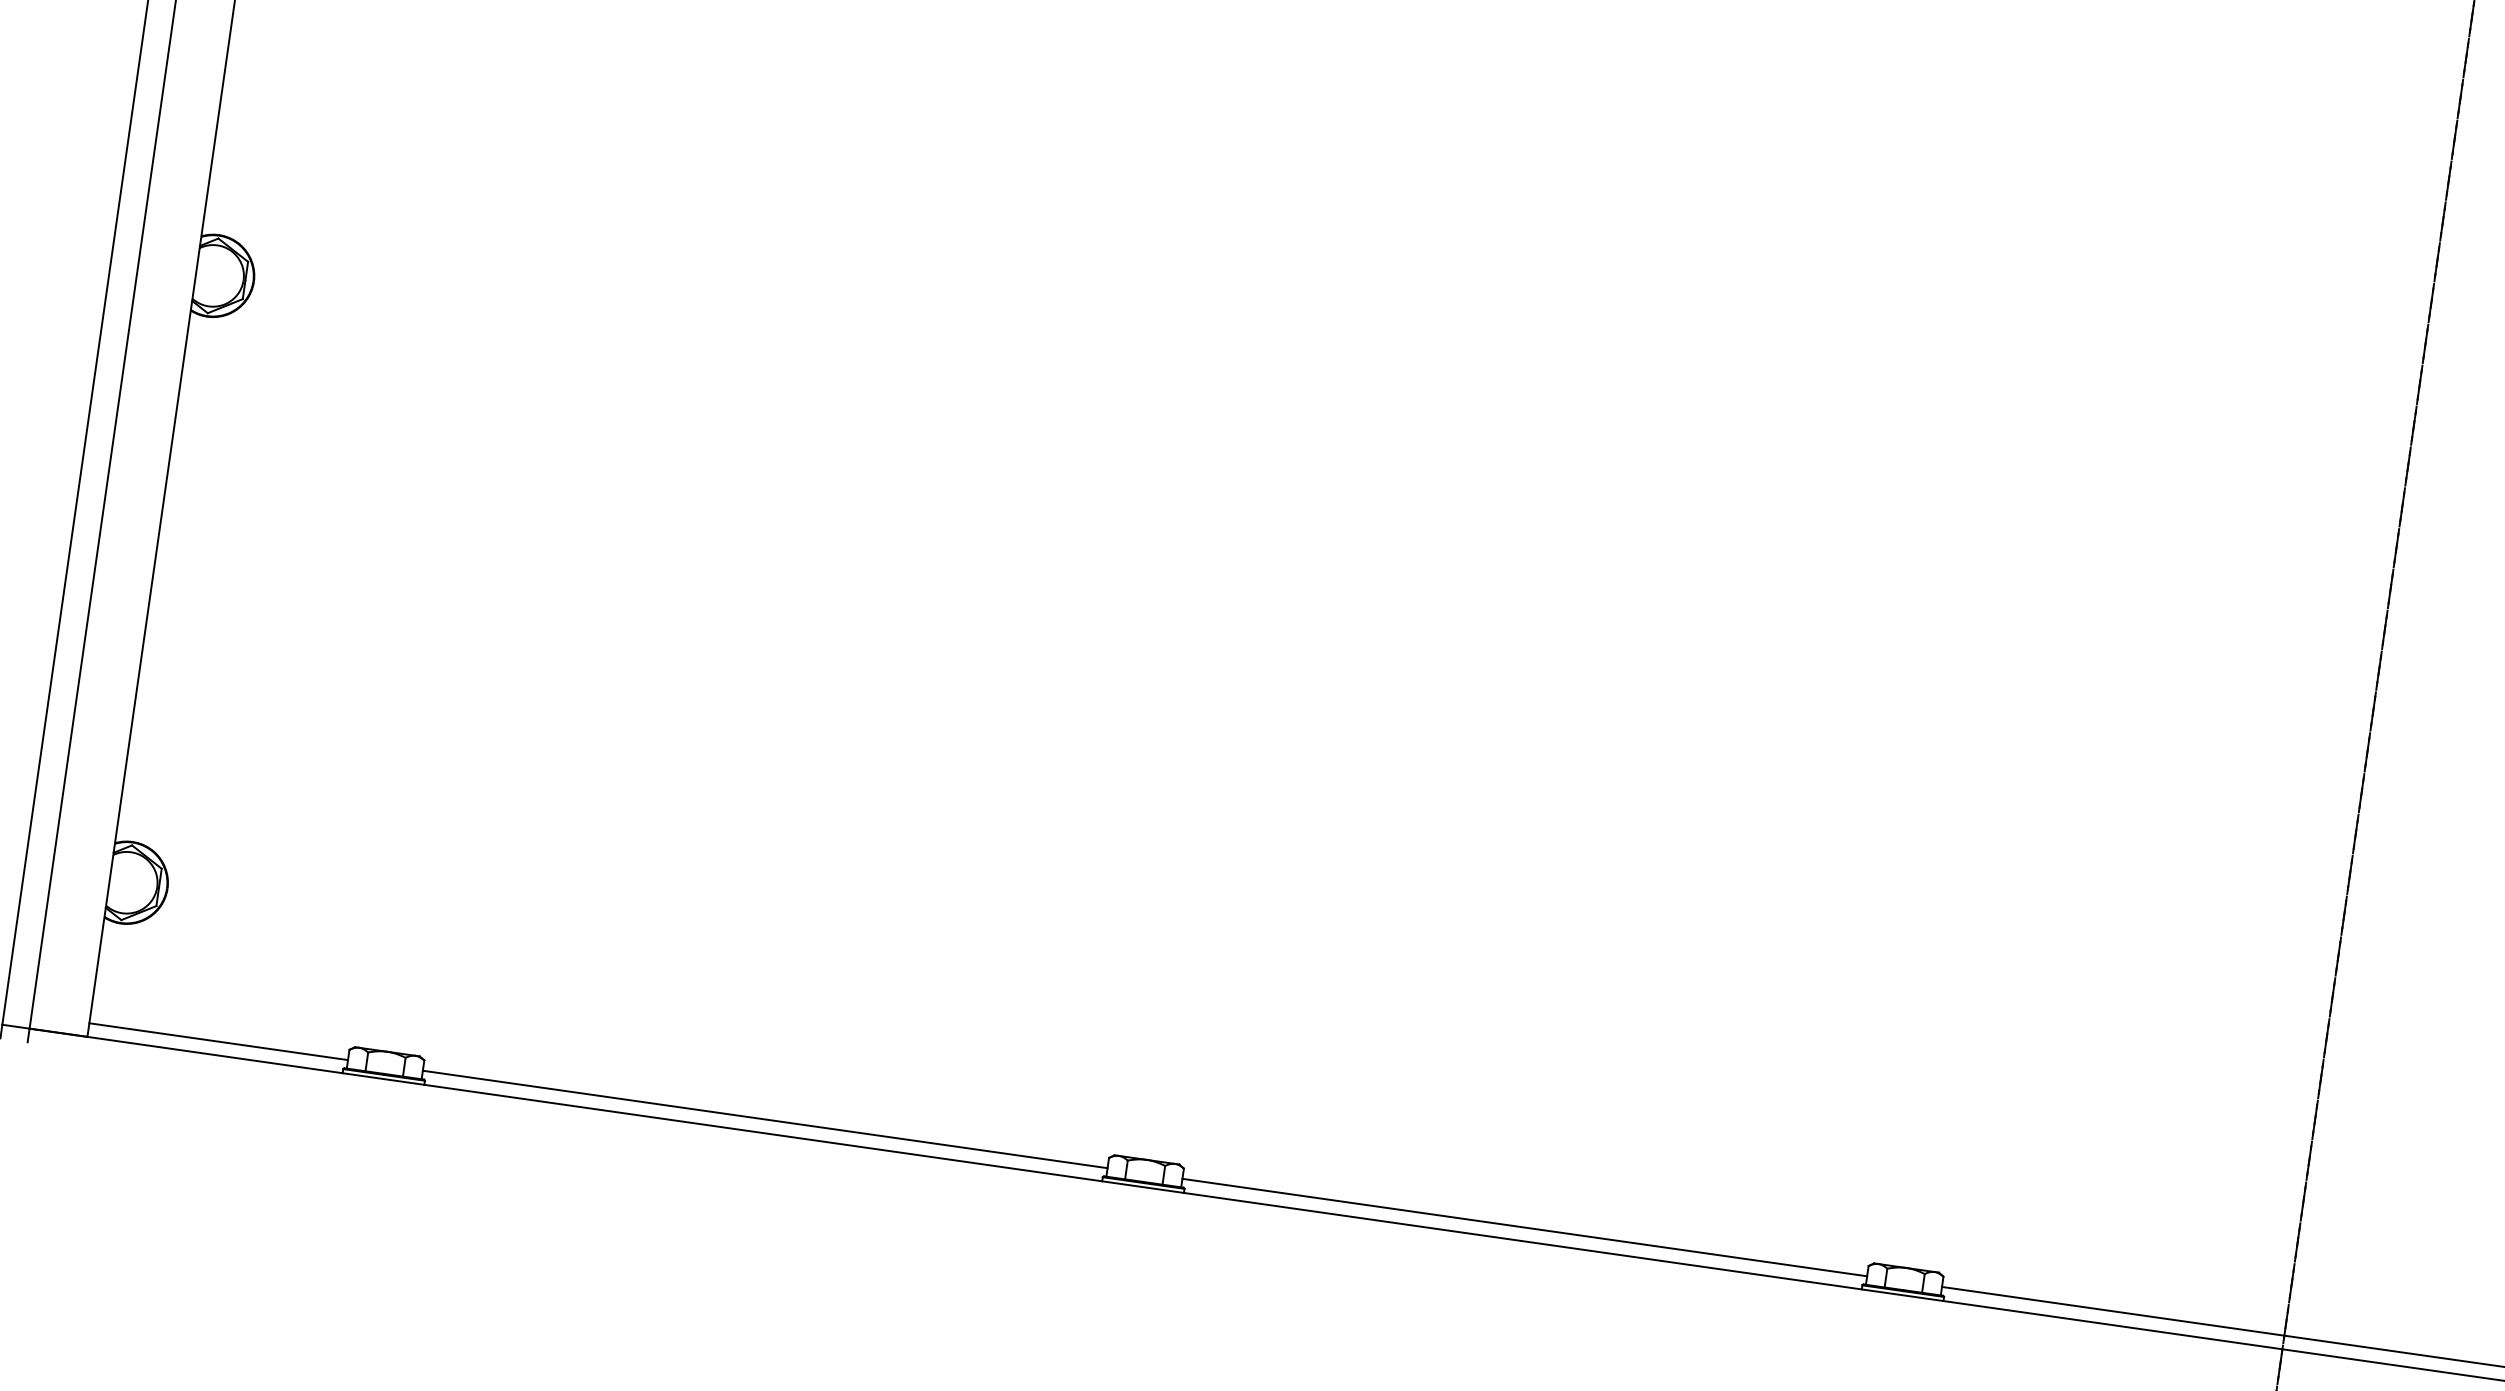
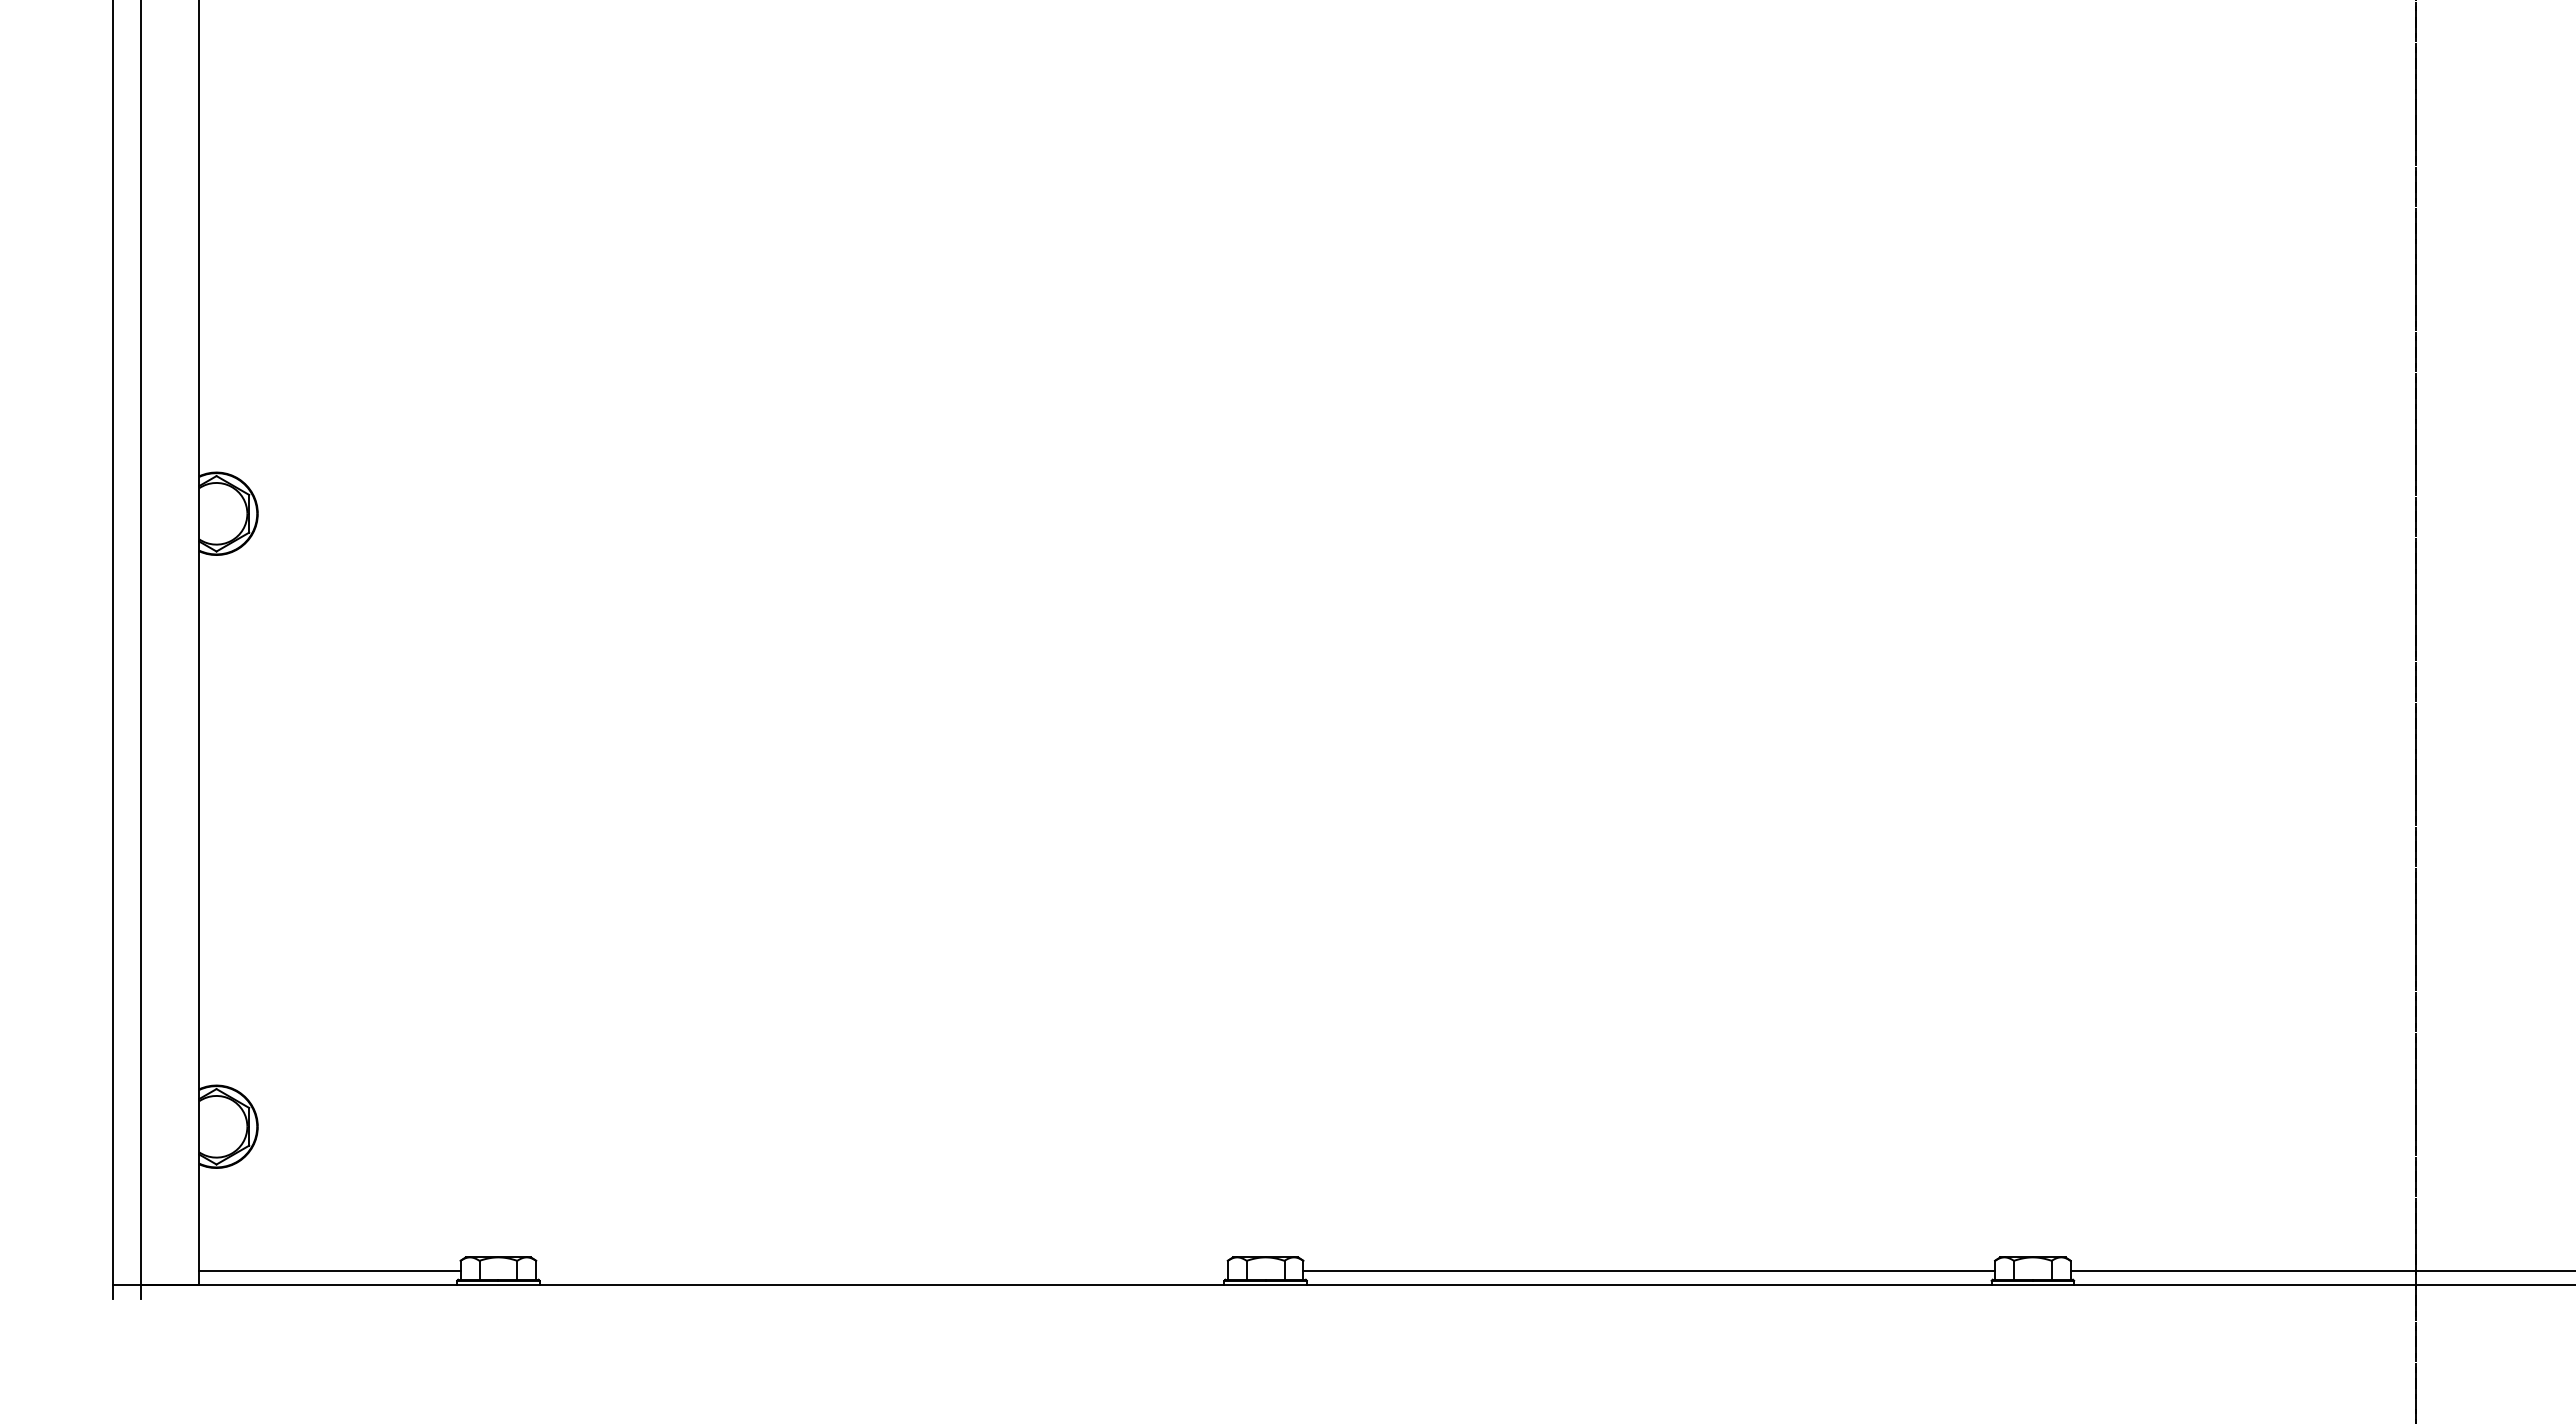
line: (764, 1119) -> (881, 1271), removed

